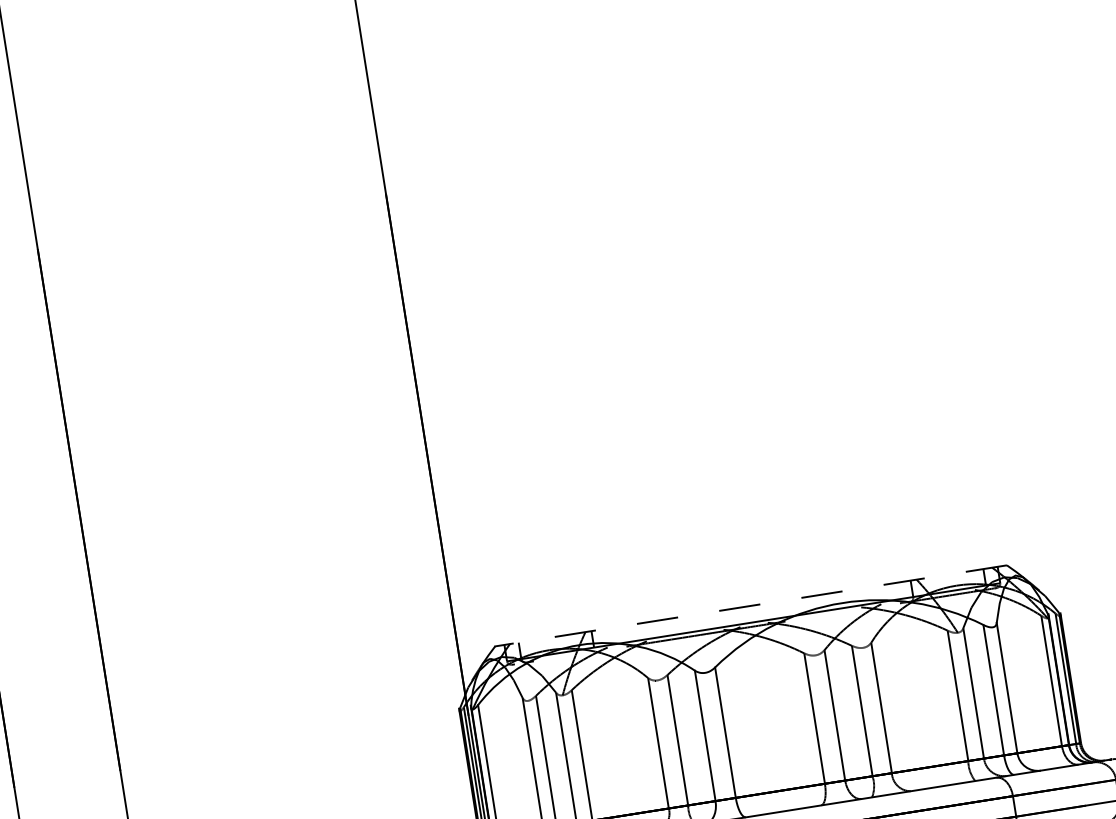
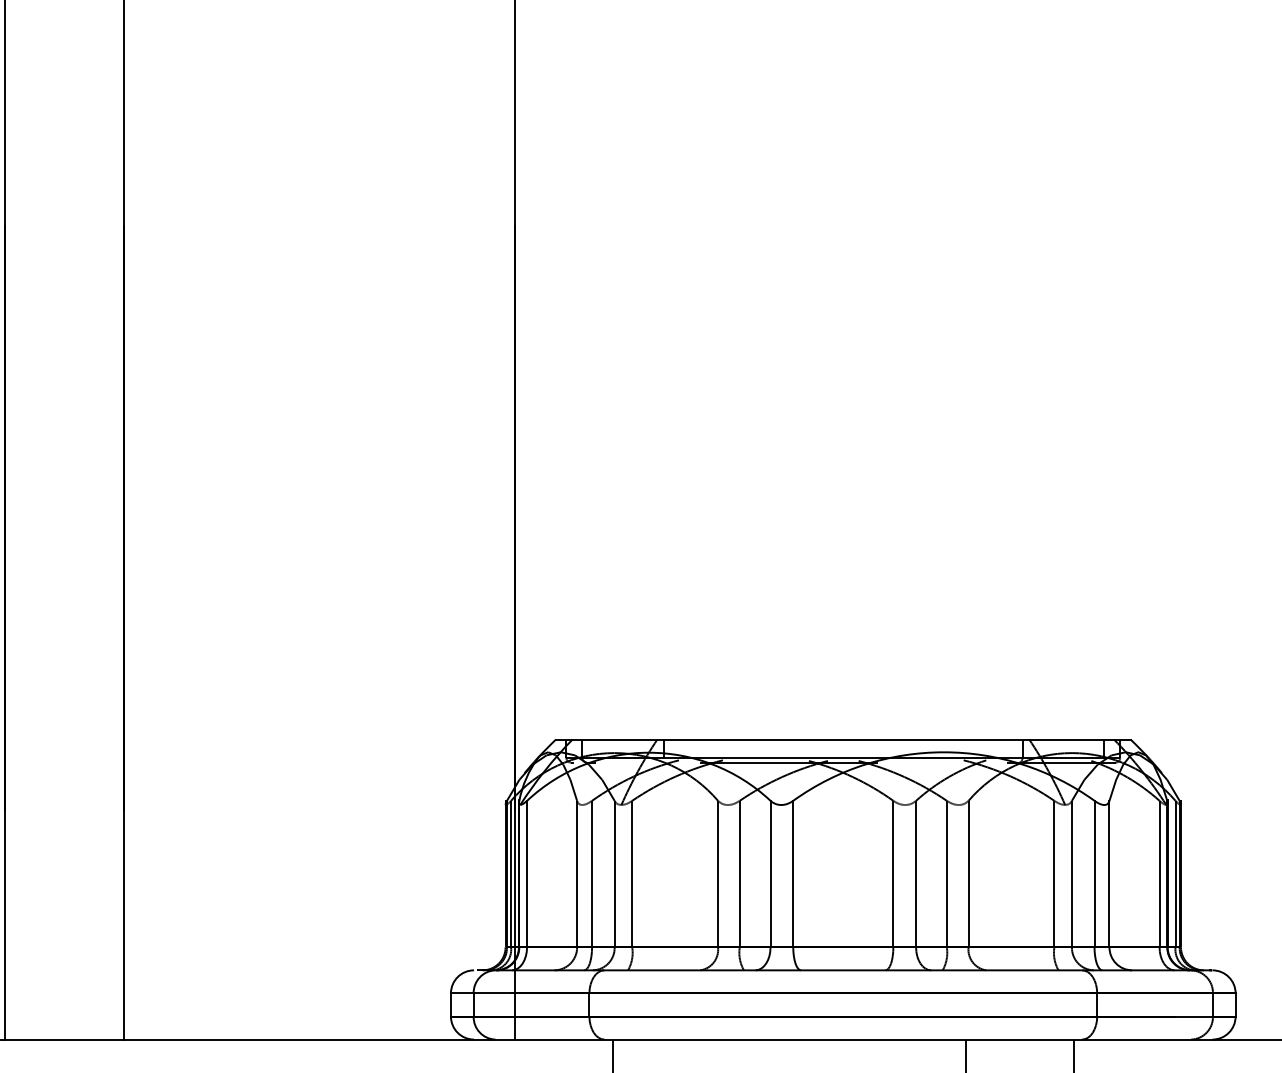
line: (758, 604) -> (851, 739), dashed -> solid

